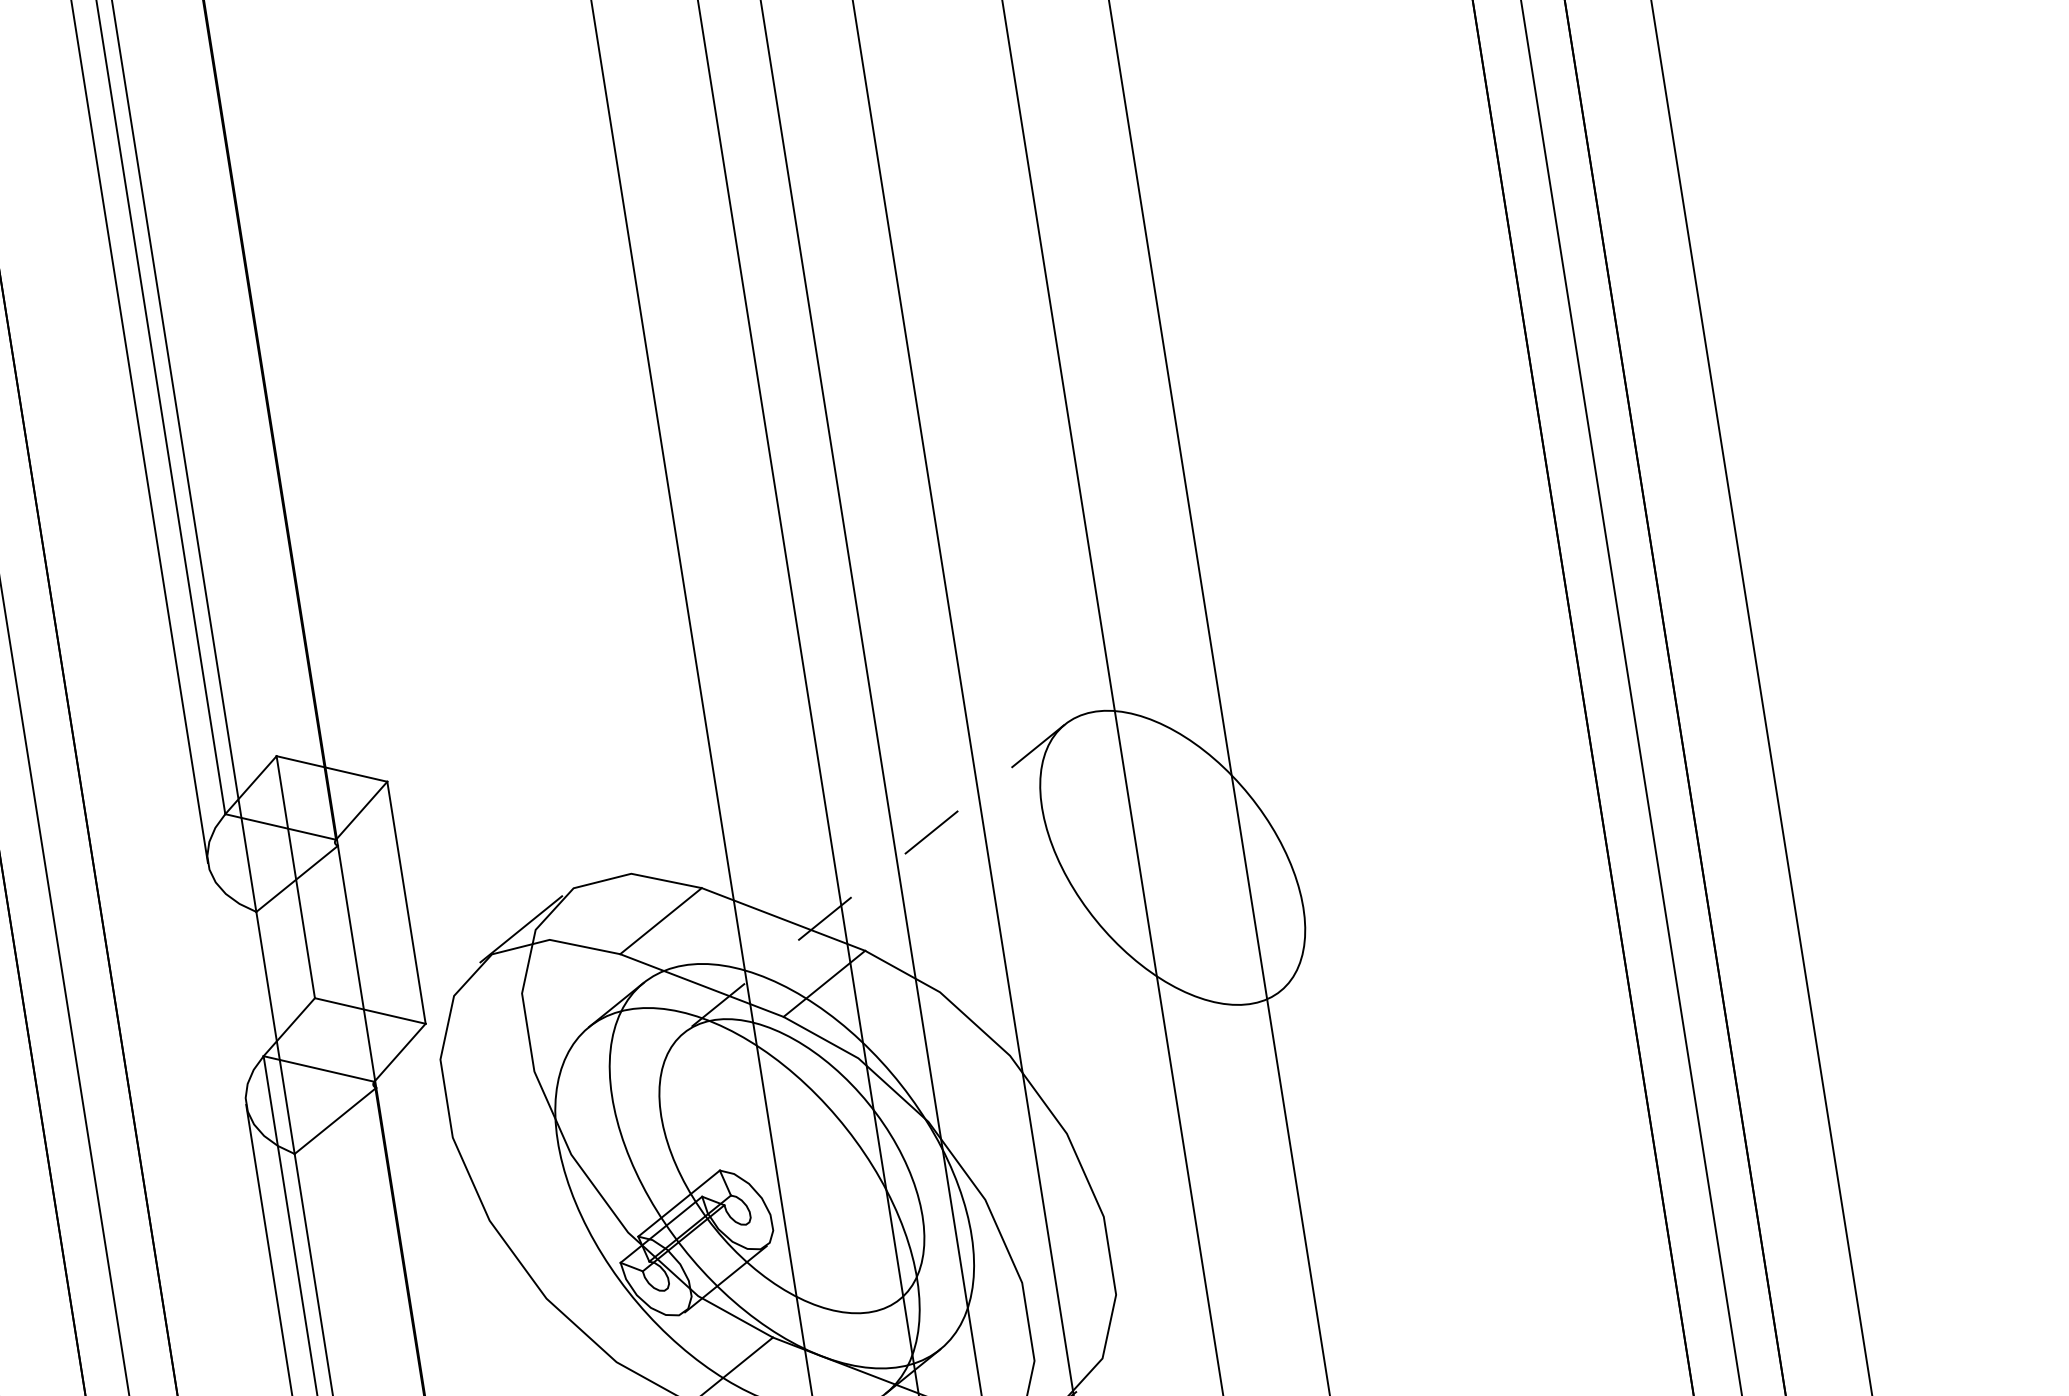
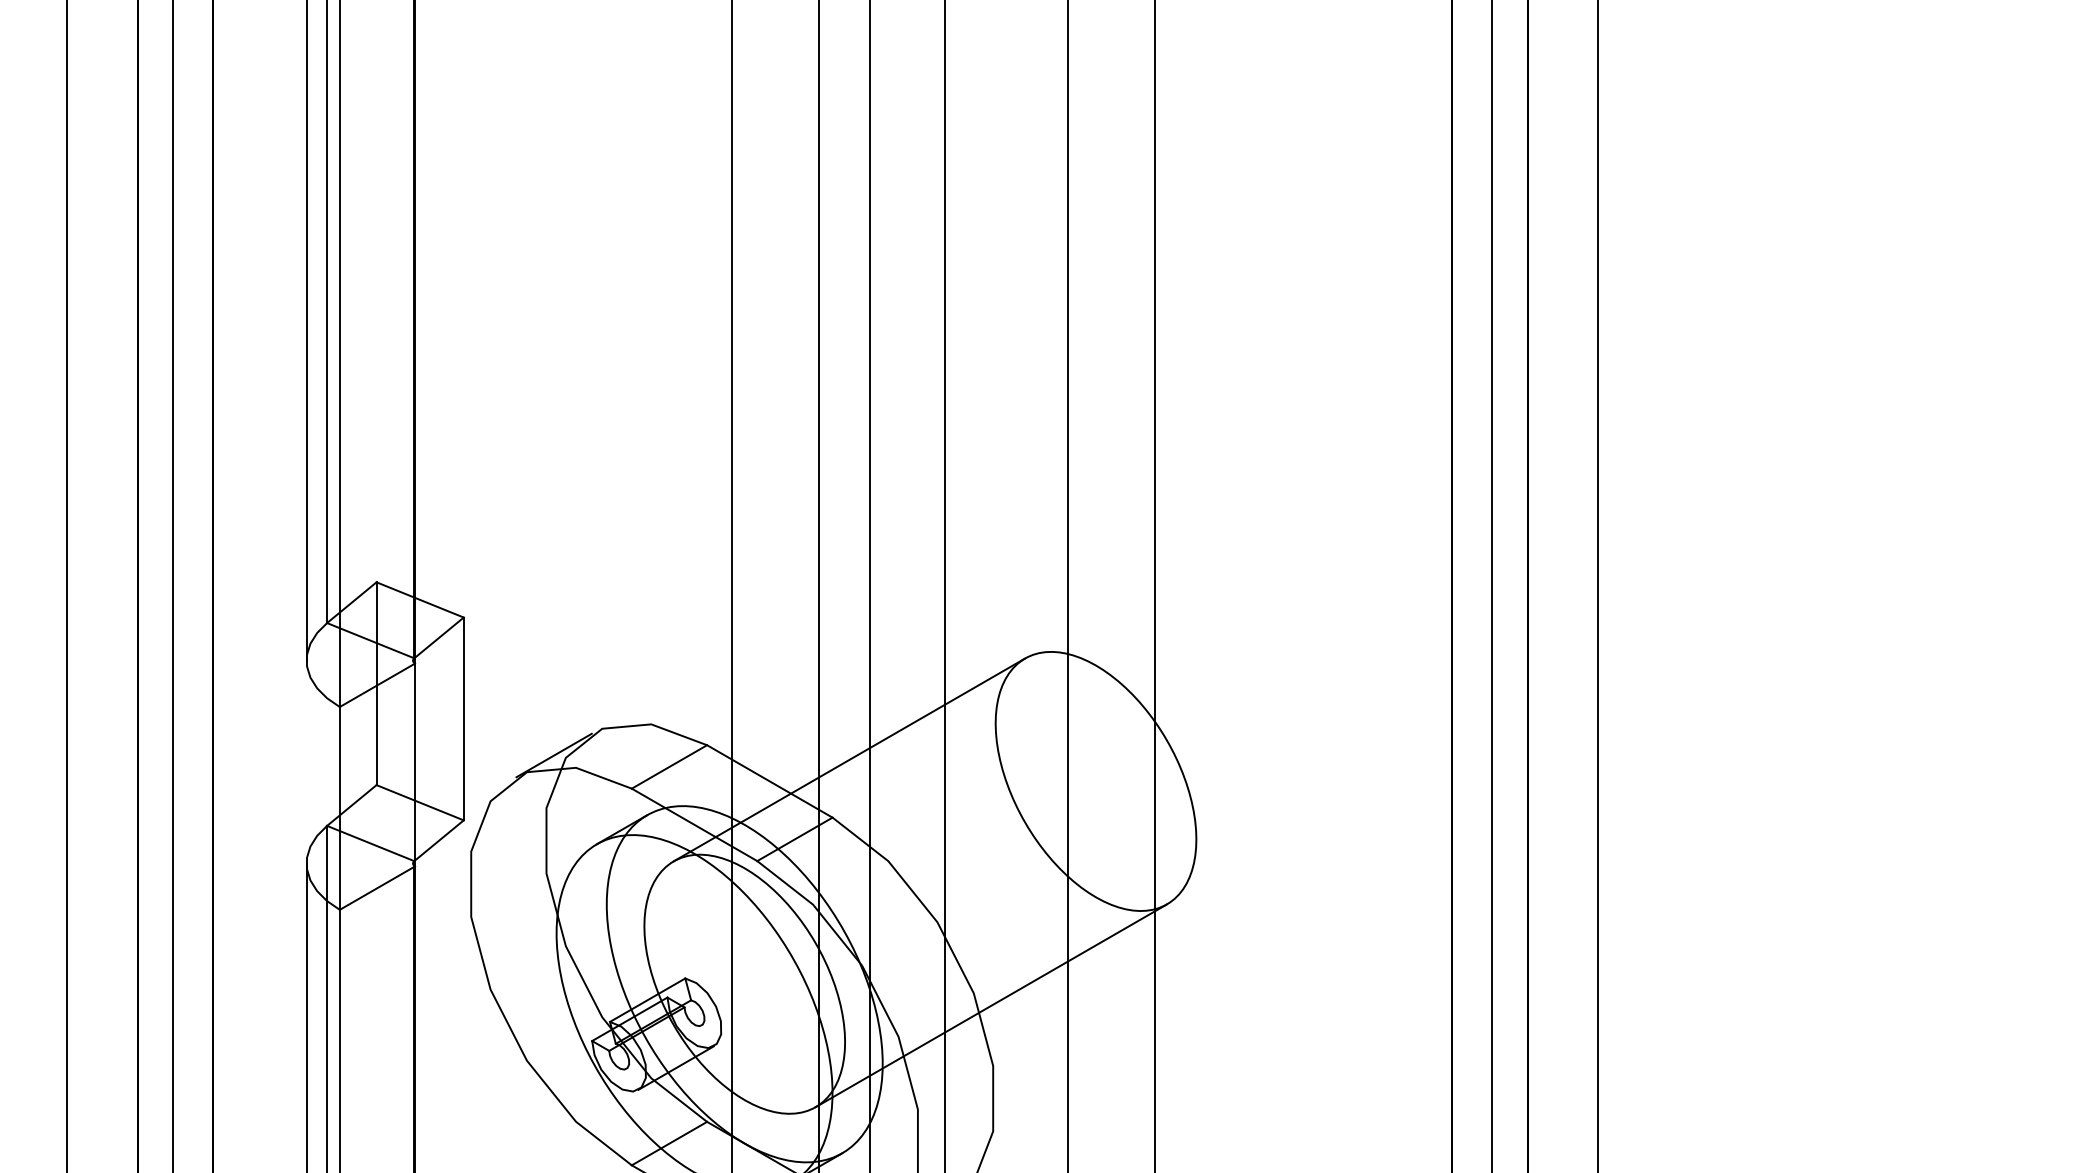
line: (874, 878) -> (849, 759), dashed -> solid
line: (1089, 1145) -> (990, 1005), added

